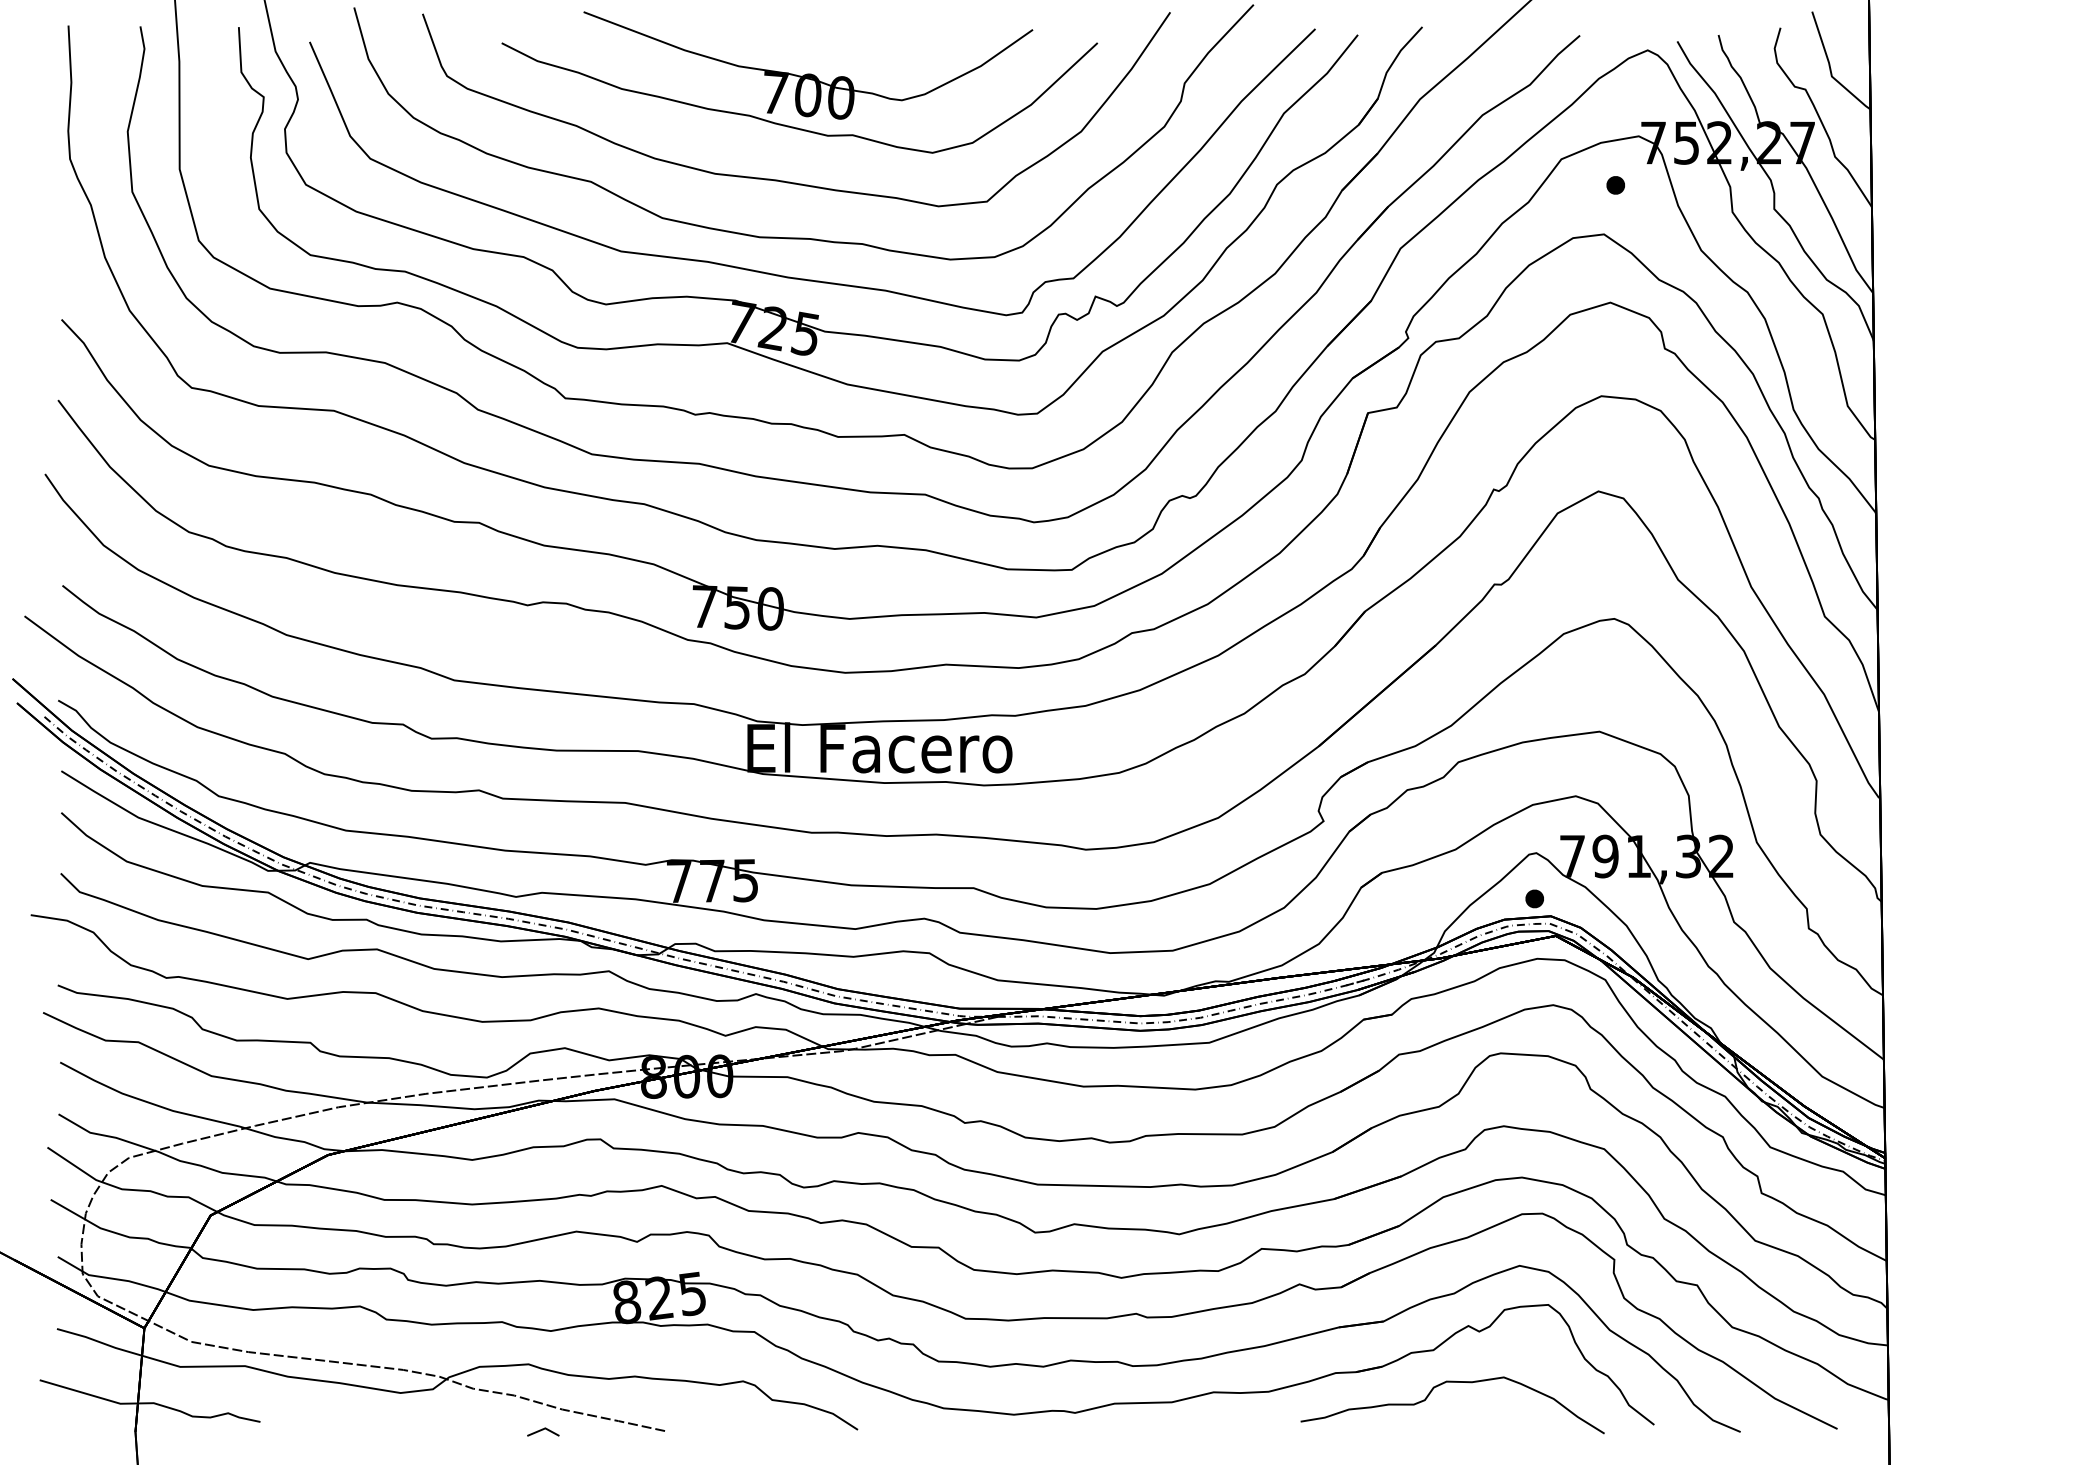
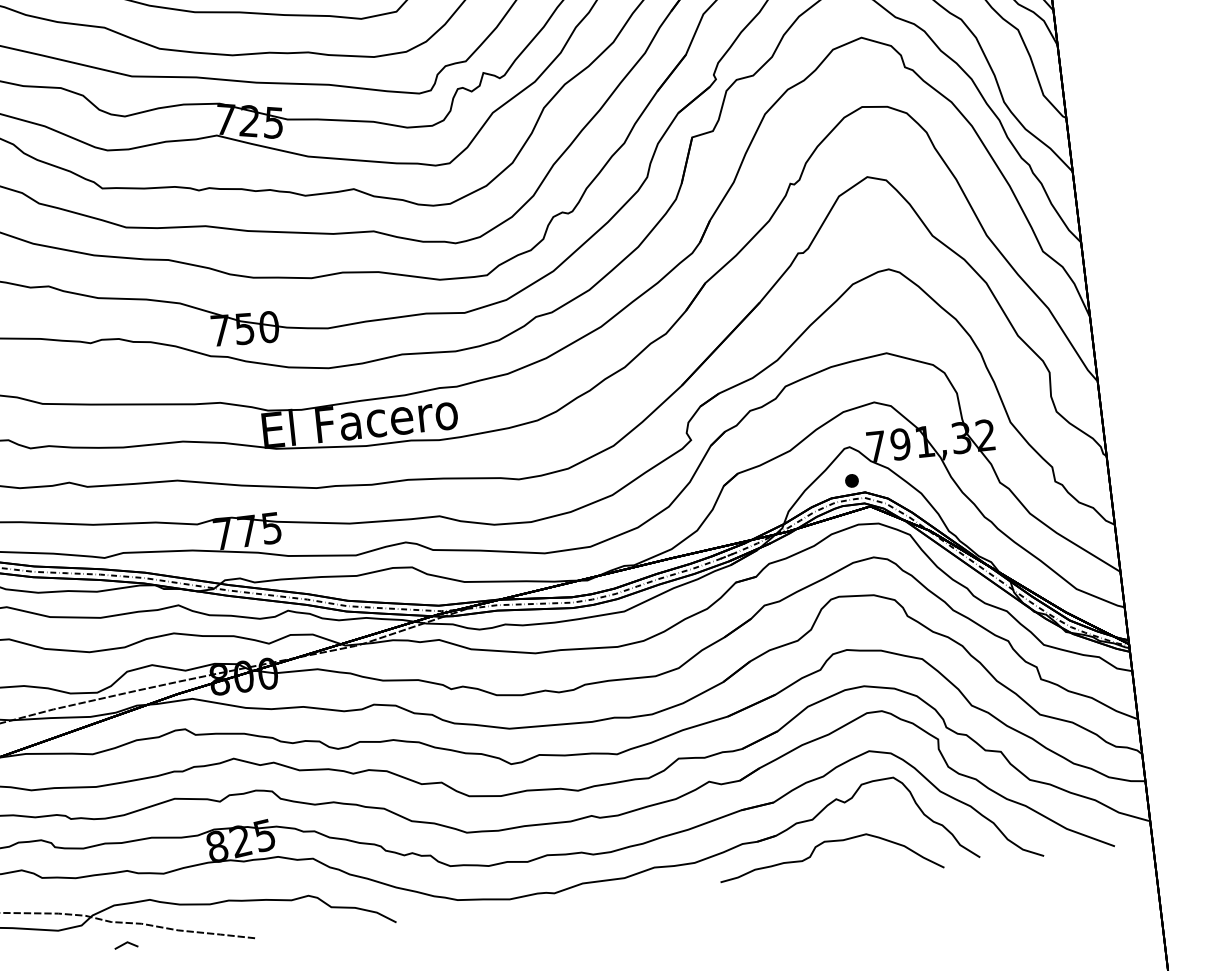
line: (543, 1430) -> (126, 943), moved

